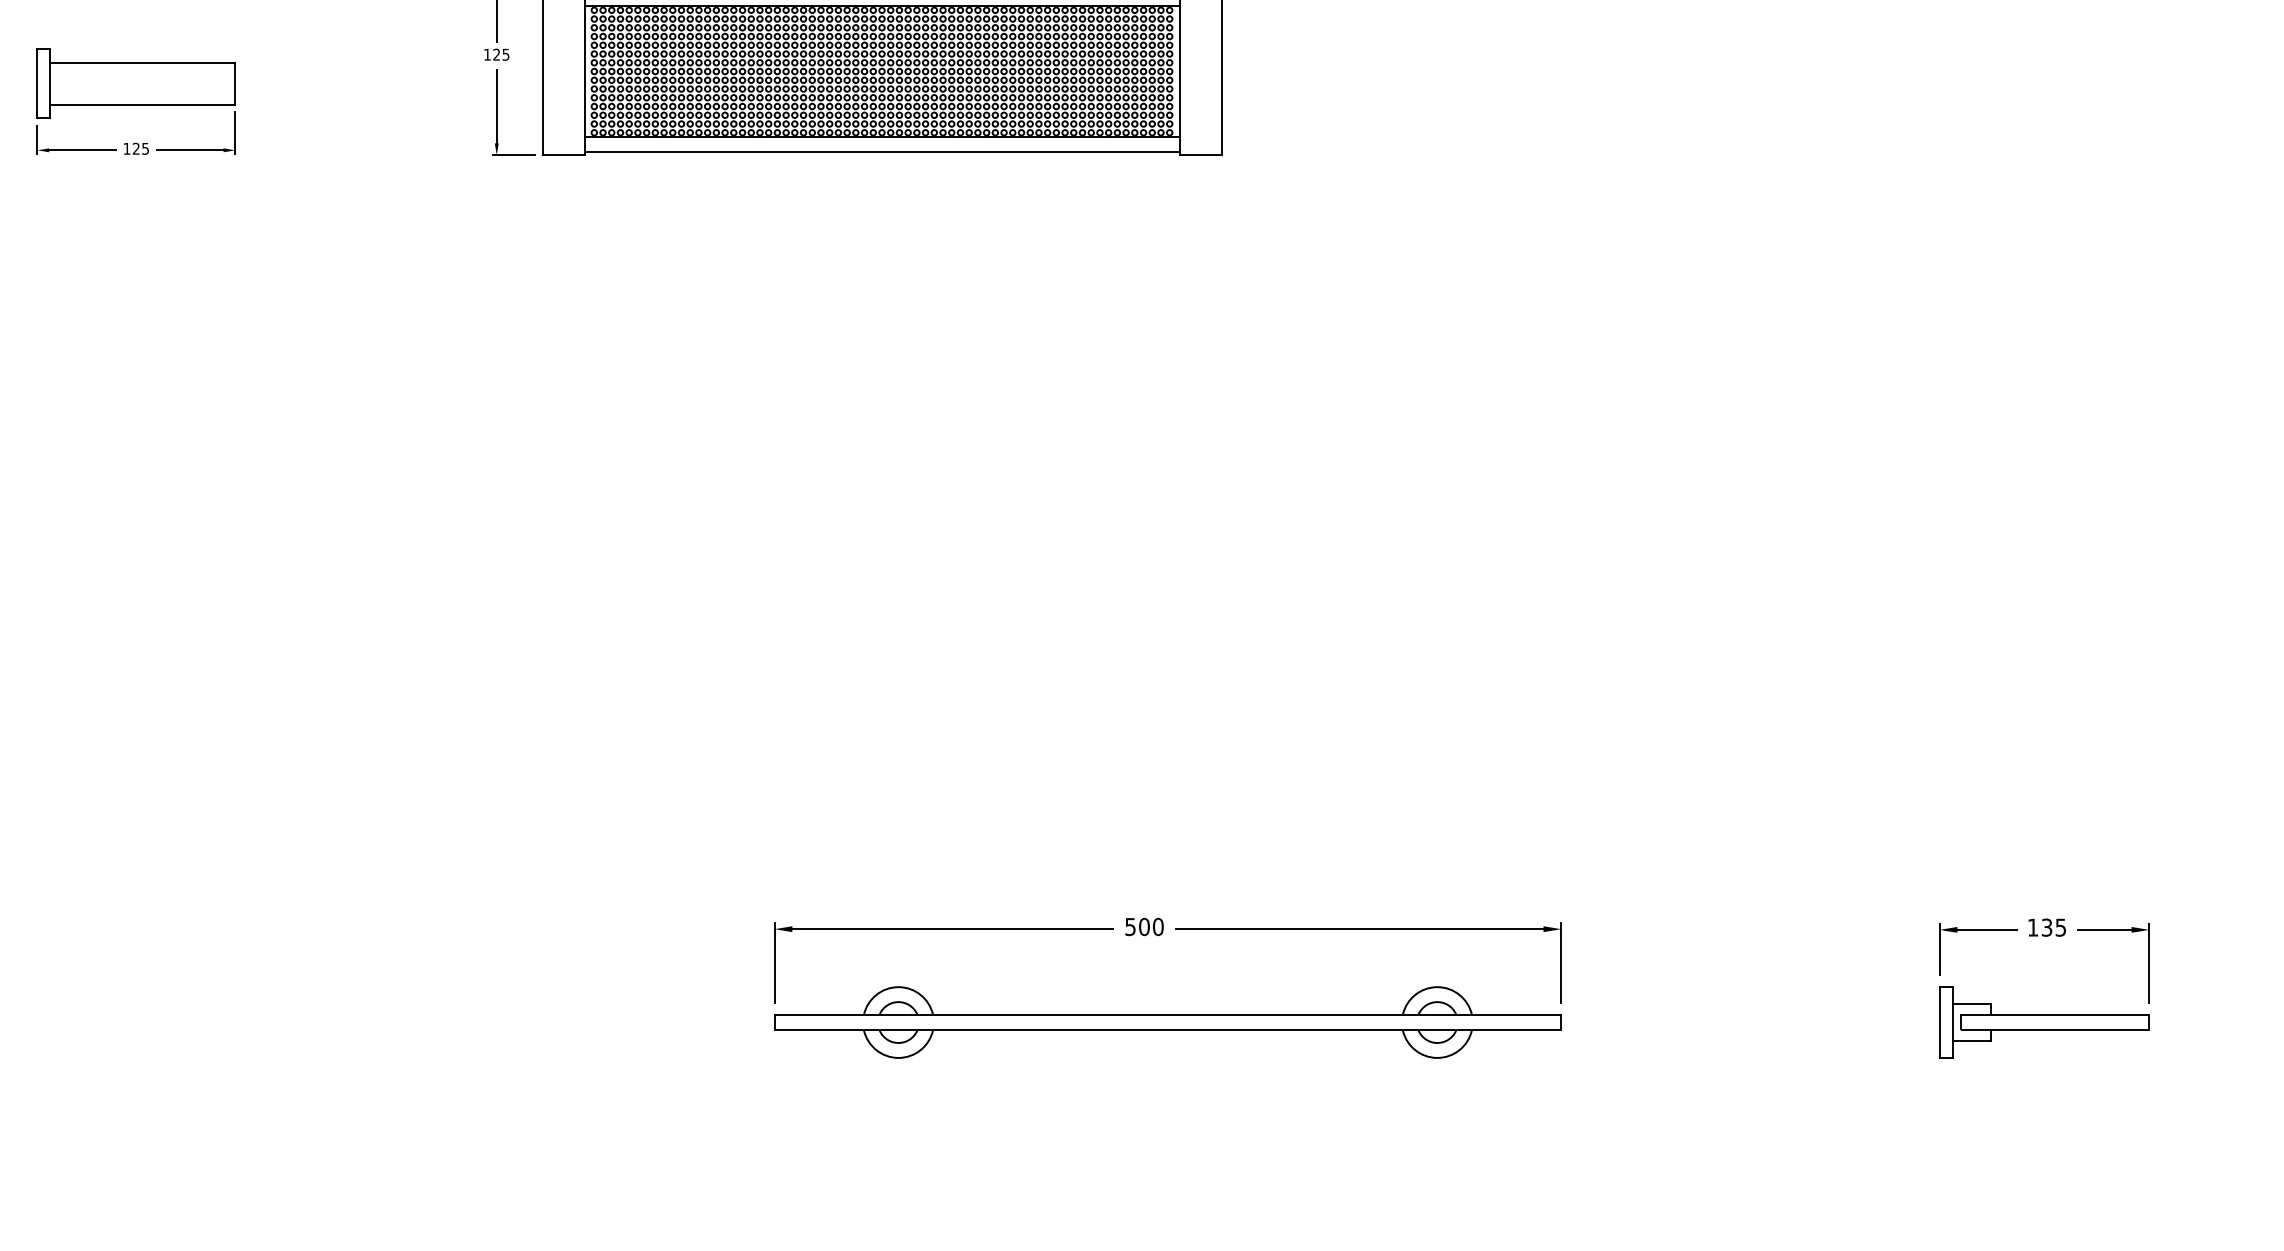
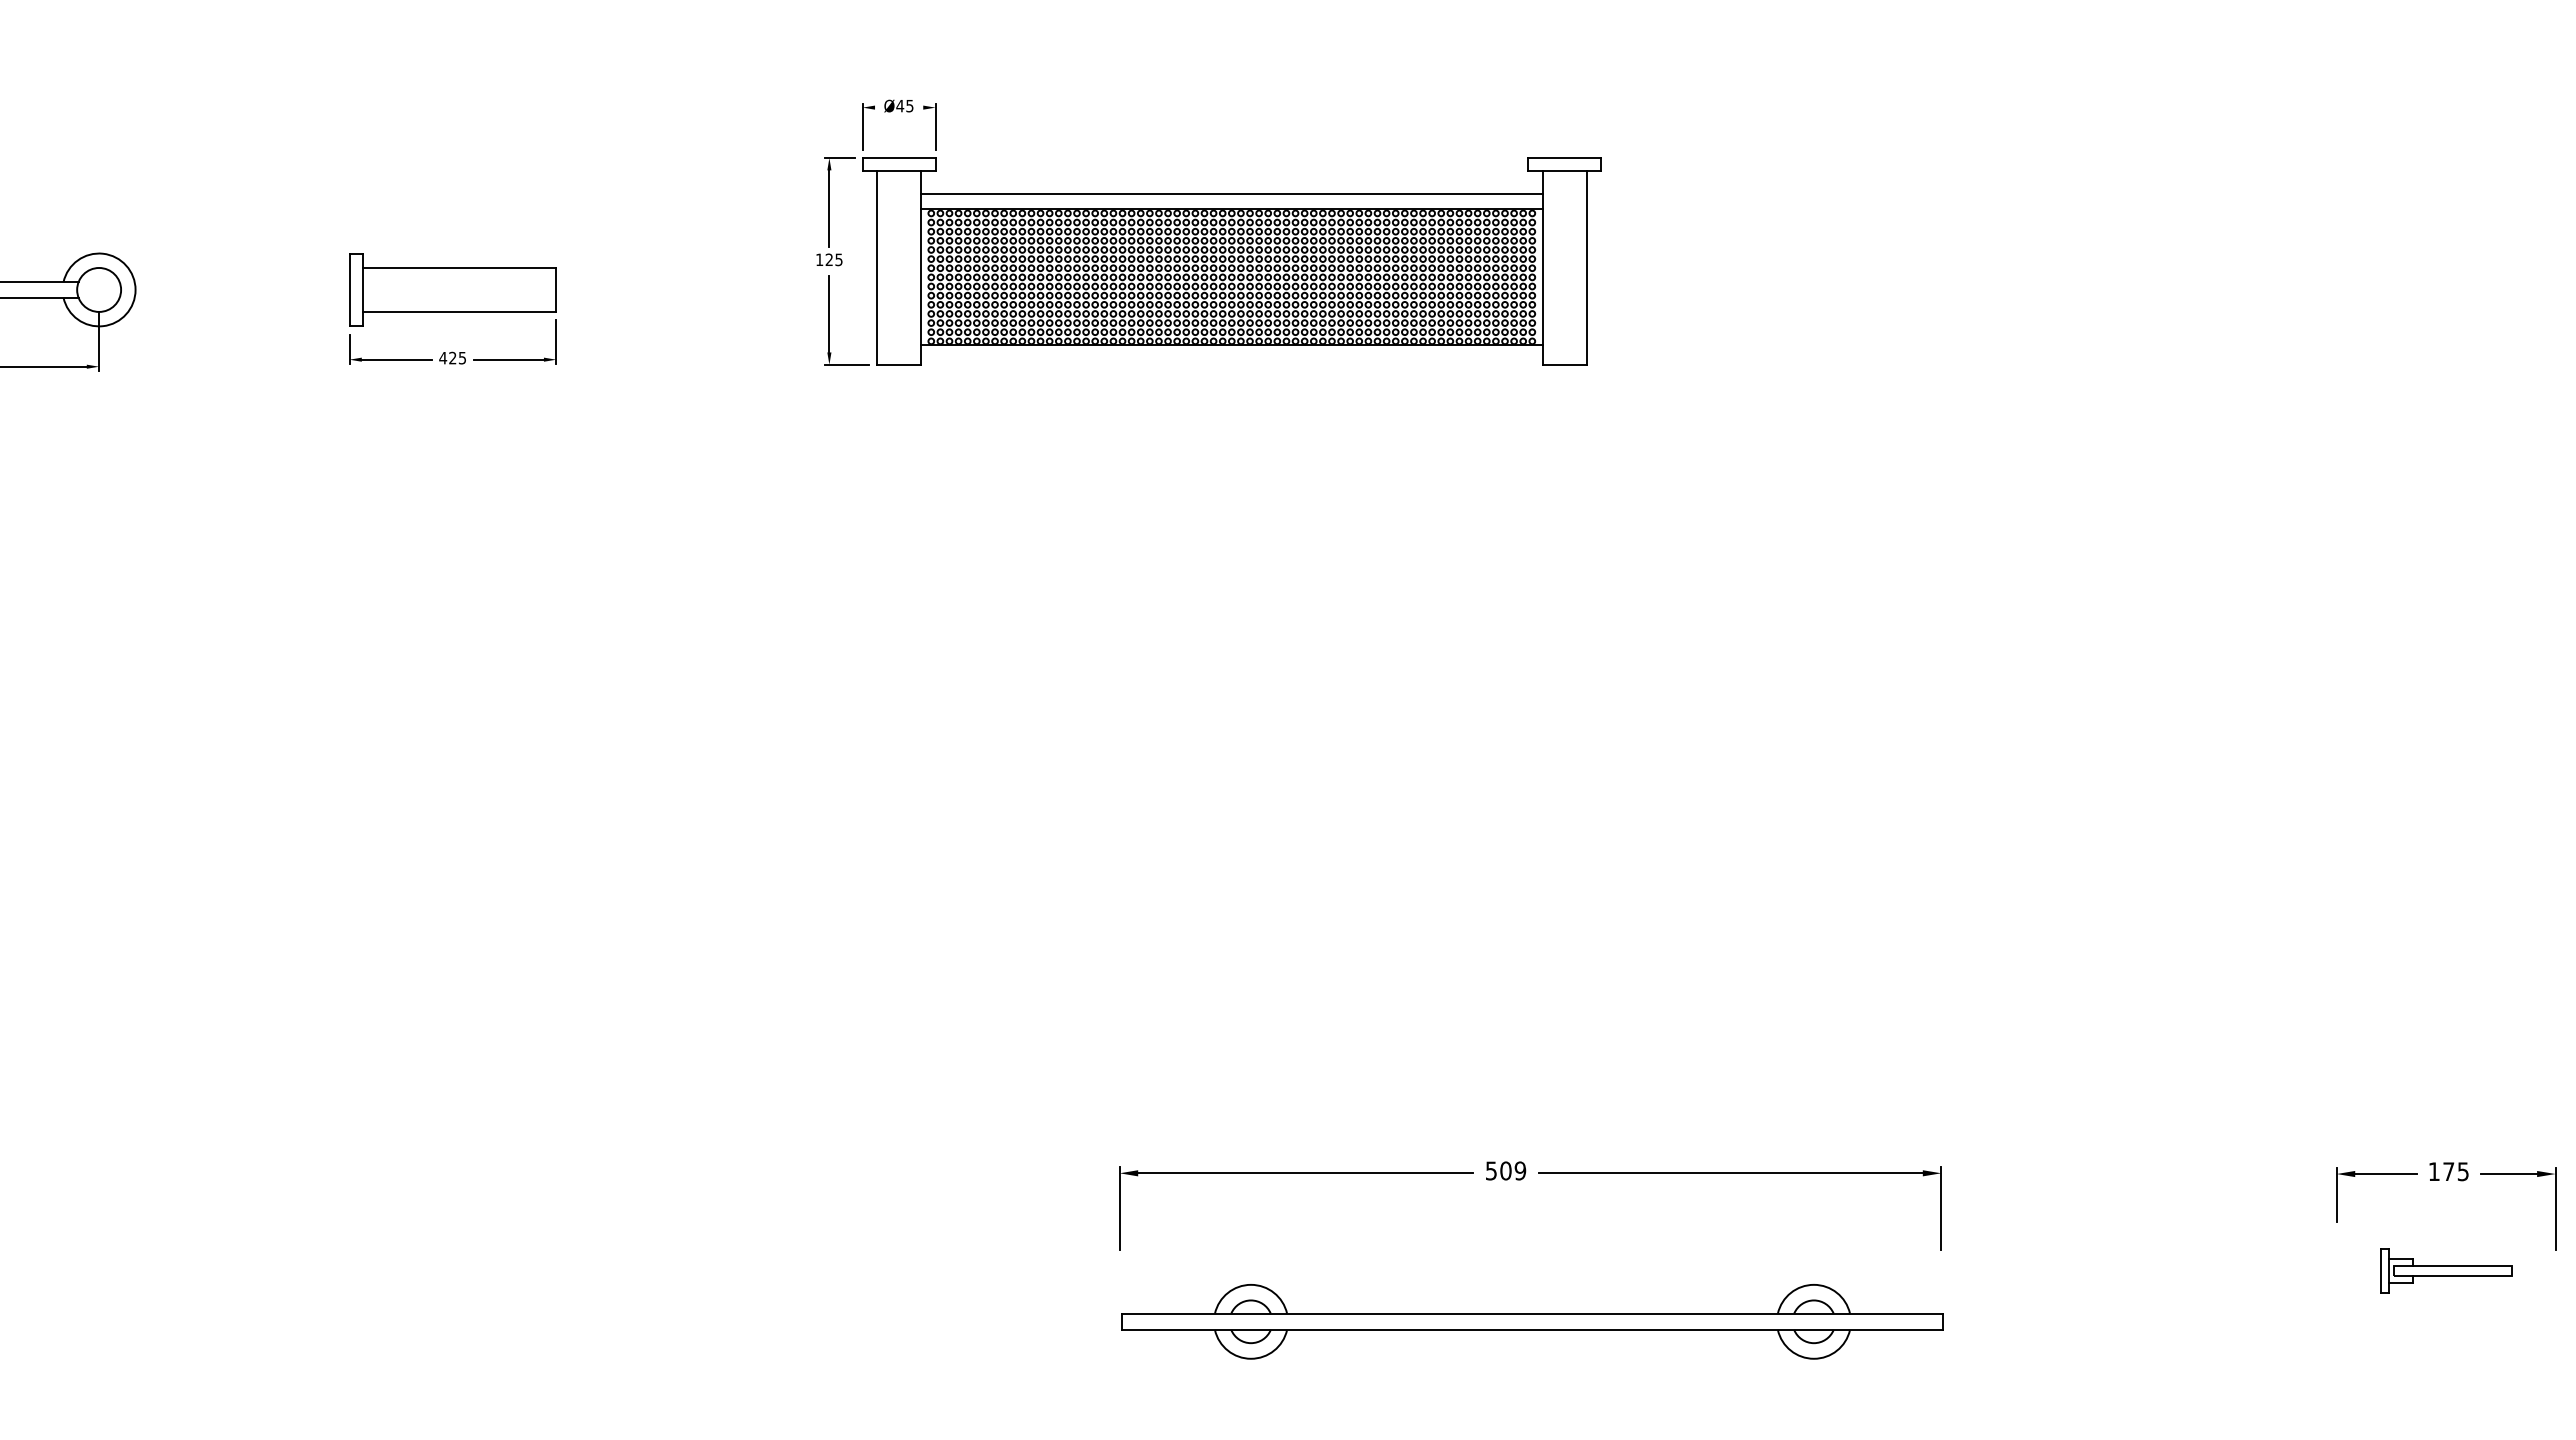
text: (127, 149) -> (443, 358), 125 -> 425
line: (881, 152) -> (1231, 361), removed
text: (1158, 926) -> (1520, 1170), 500 -> 509
text: (2046, 927) -> (2448, 1171), 135 -> 175
part: (1167, 1022) -> (1532, 1321), moved
part: (2044, 1022) -> (2446, 1270), size x0.6

